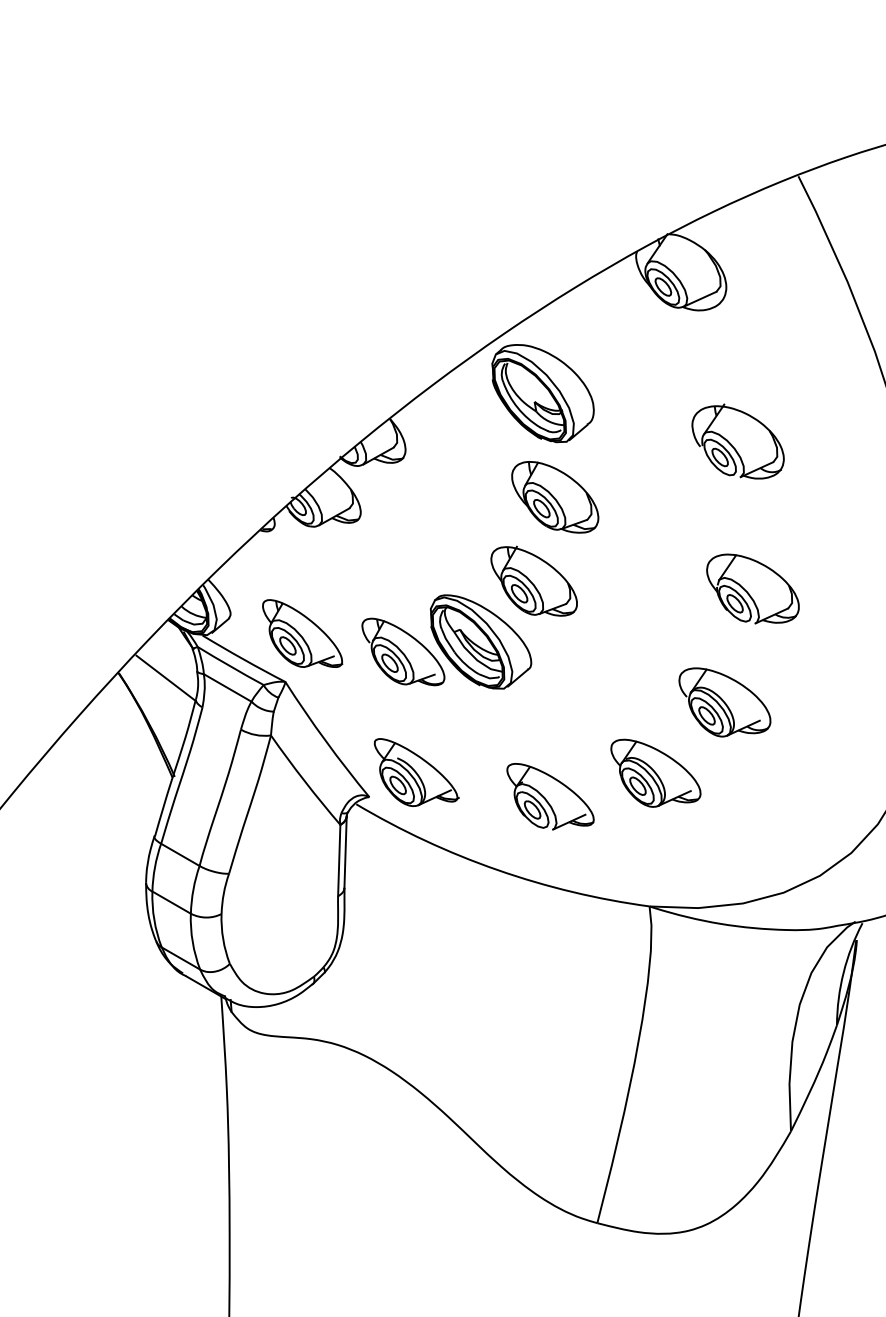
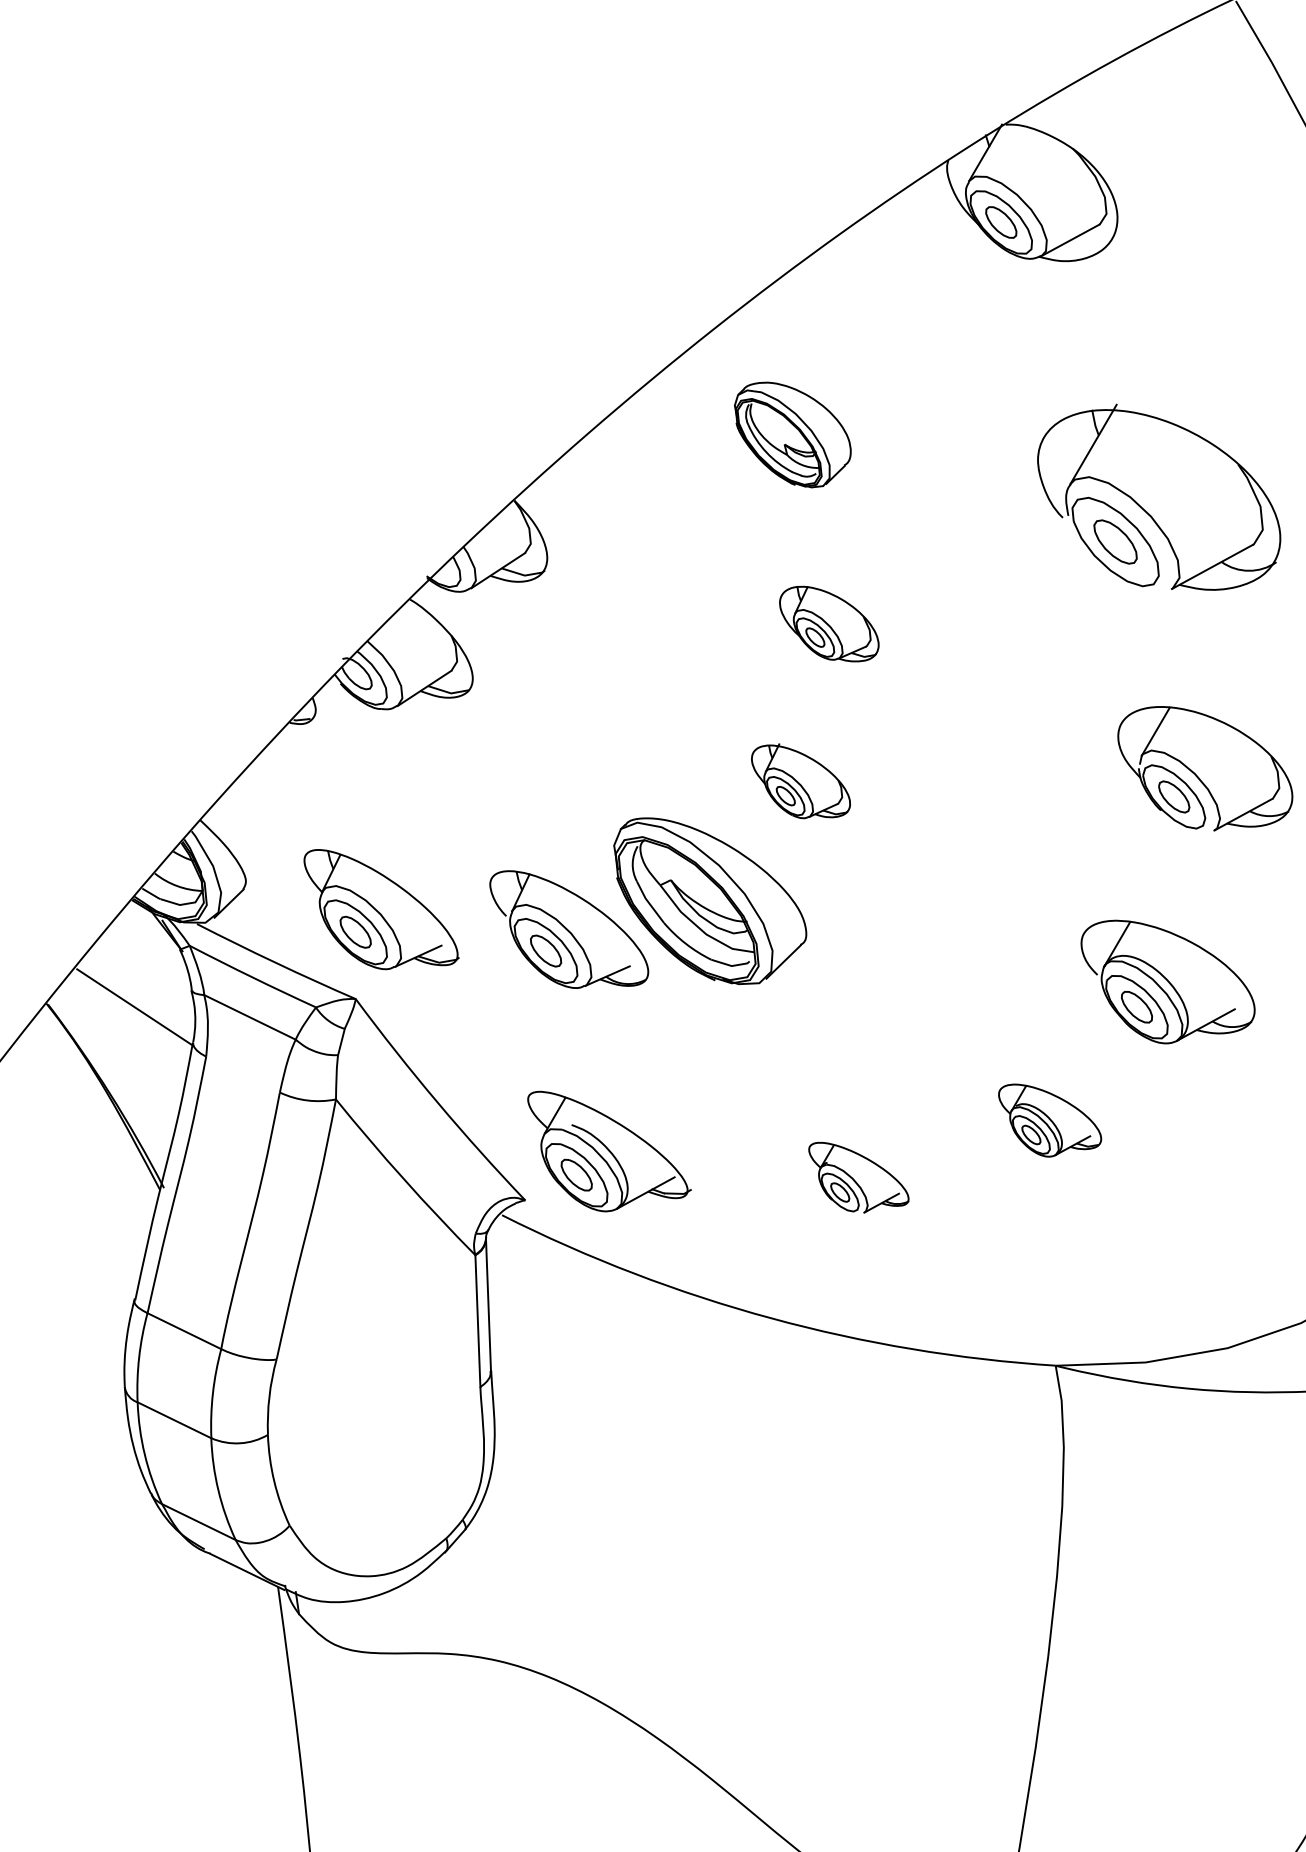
part: (542, 393) -> (792, 434), size x0.6
part: (737, 441) -> (1157, 497), size x1.4
part: (555, 497) -> (829, 624), size x0.6
part: (533, 580) -> (799, 780), size x0.6
part: (655, 772) -> (1049, 1118), size x0.6
part: (550, 796) -> (858, 1175), size x0.6

